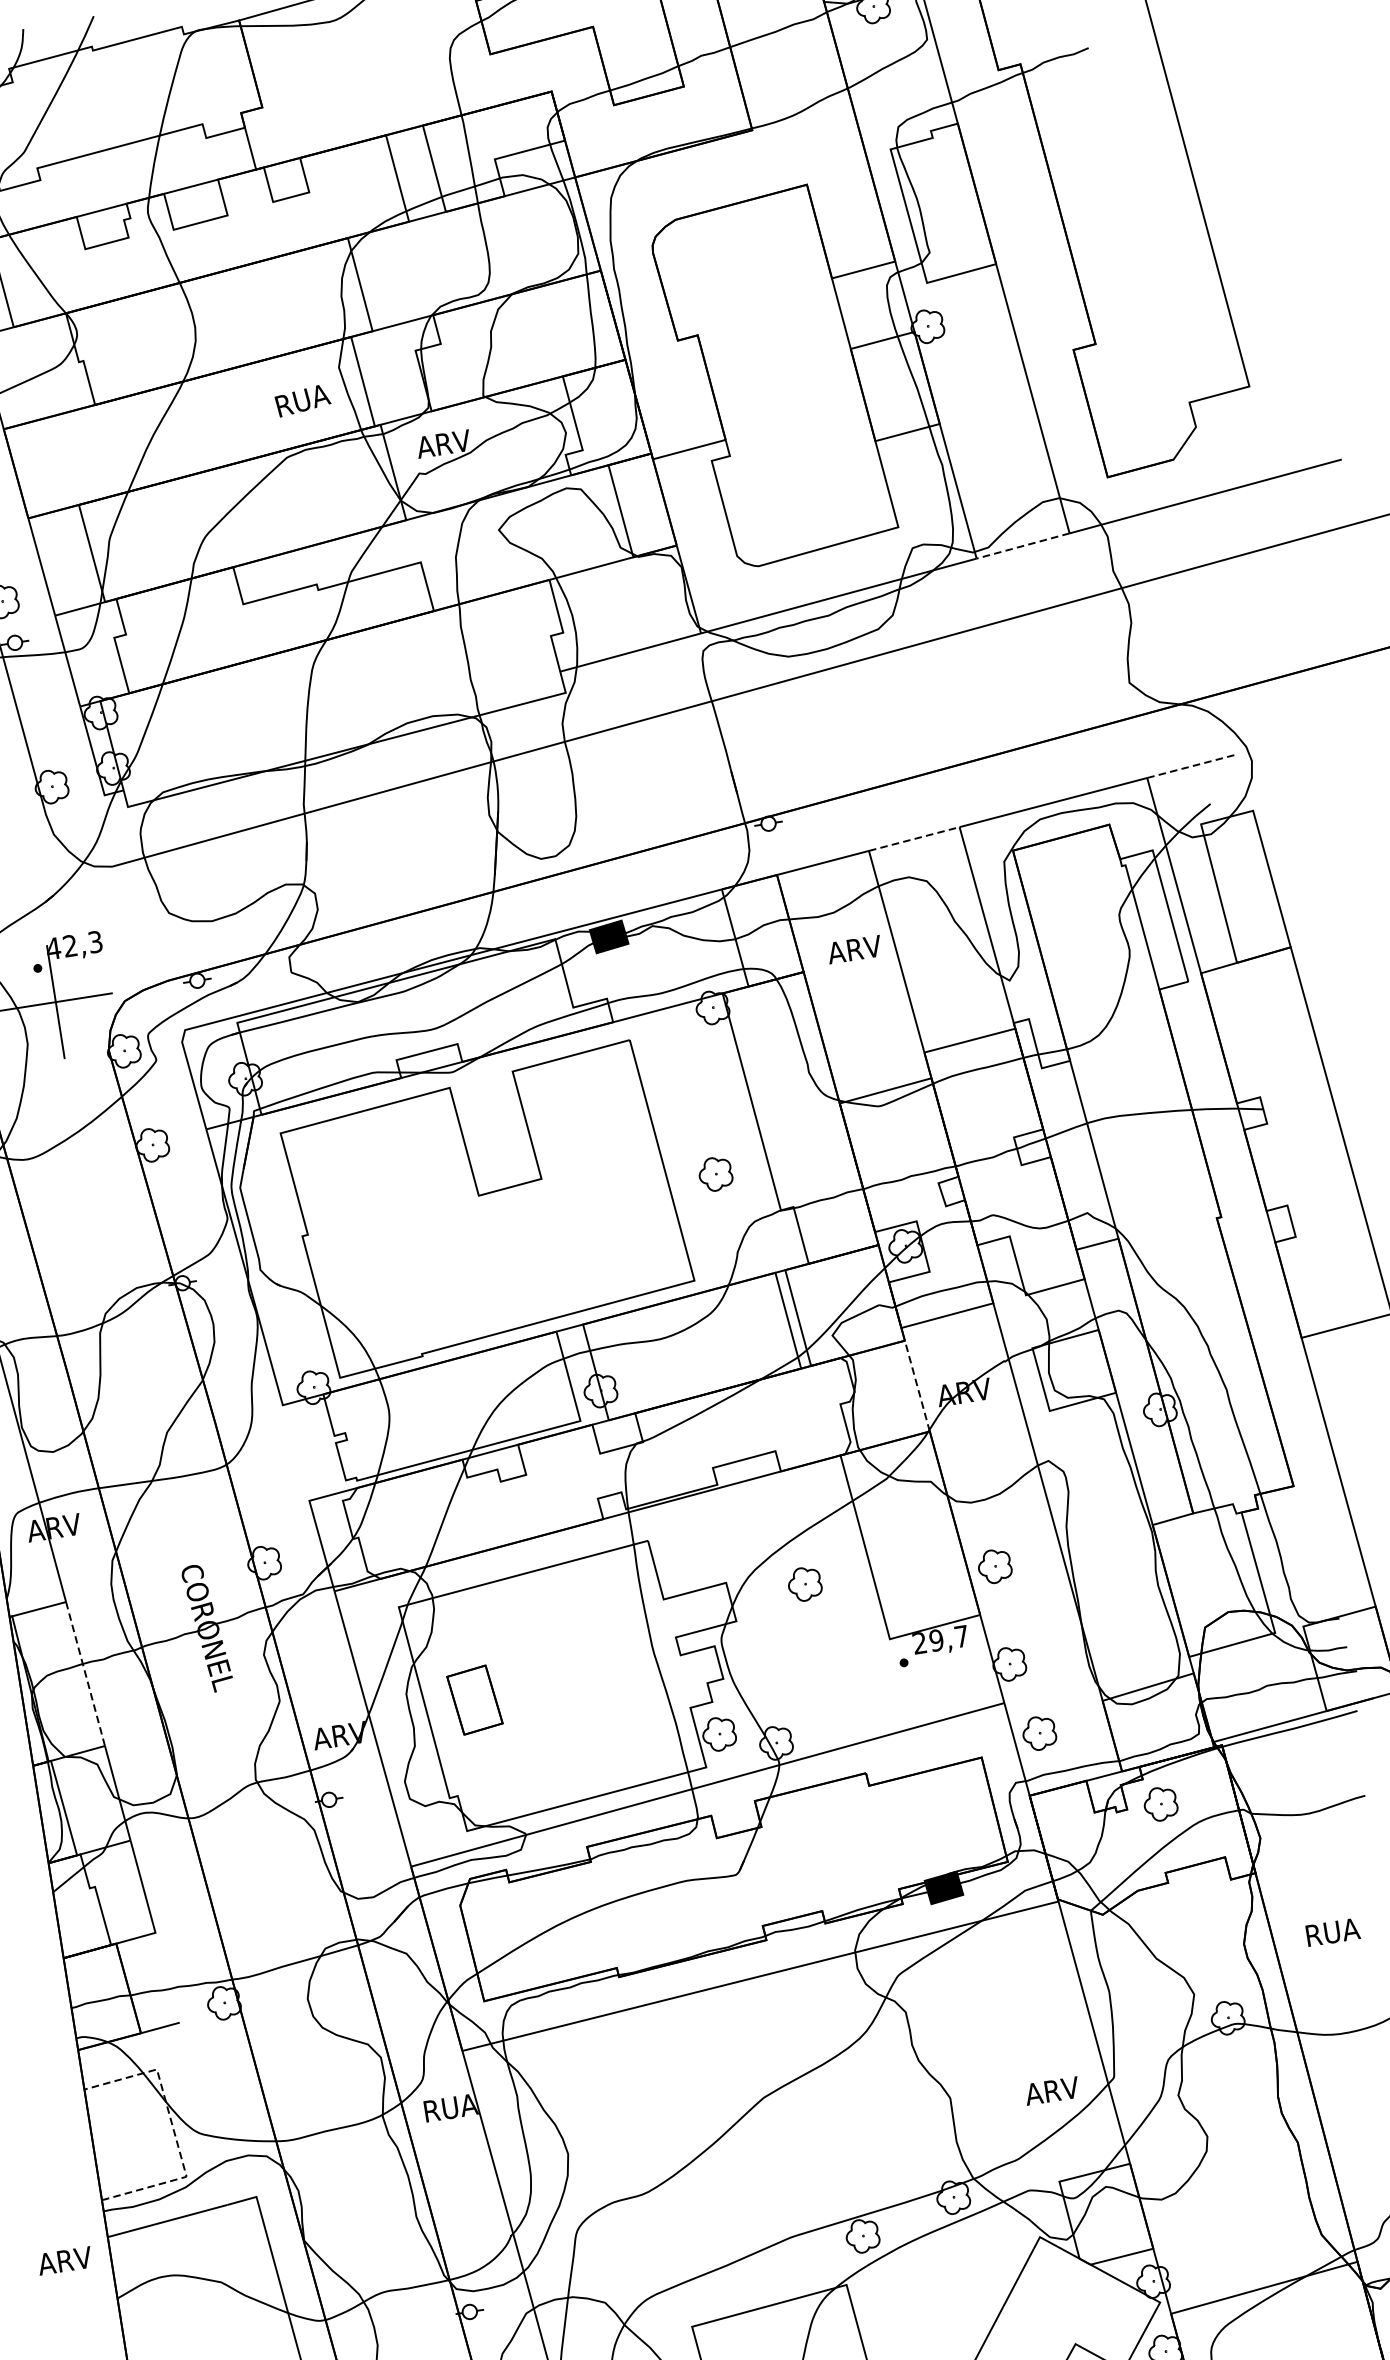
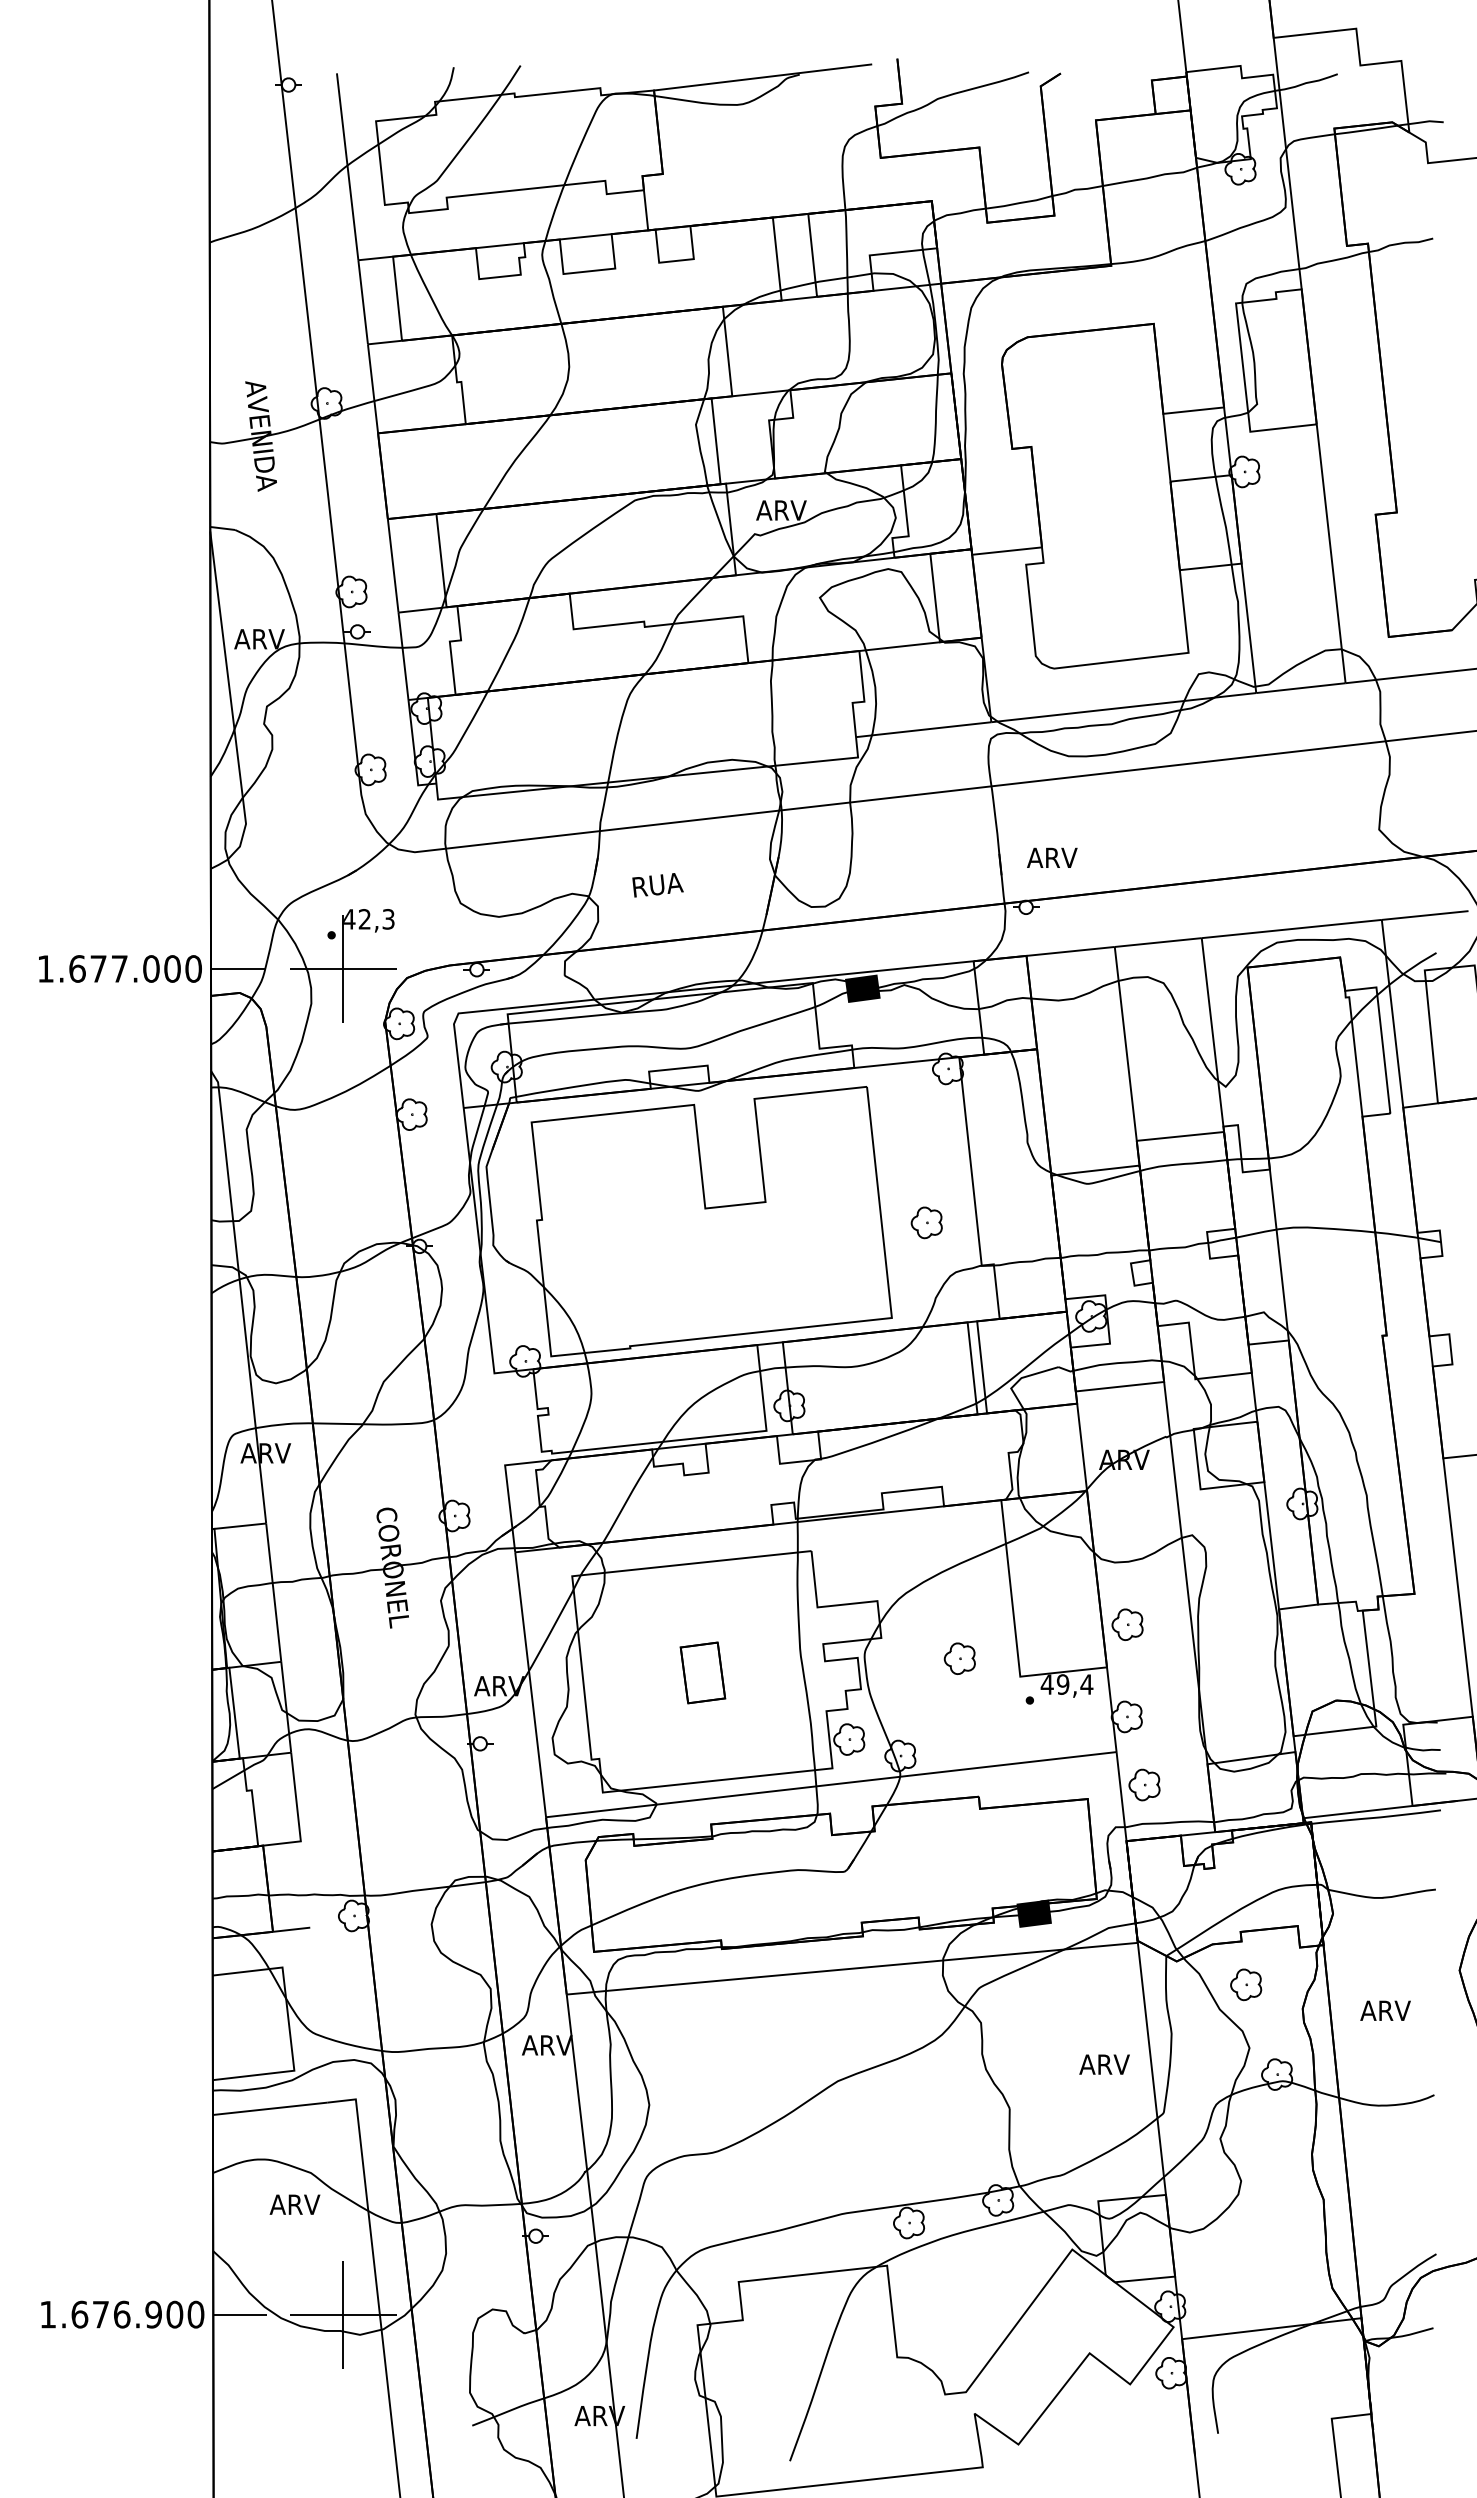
text: (302, 401) -> (657, 885), moved
line: (1022, 546) -> (1300, 688), dashed -> solid
line: (1192, 766) -> (1425, 915), dashed -> solid
line: (914, 838) -> (1158, 942), dashed -> solid
text: (854, 949) -> (1052, 857), moved
line: (917, 1386) -> (1082, 1447), dashed -> solid
part: (804, 1584) -> (959, 1658), moved
text: (940, 1639) -> (1066, 1684), 29,7 -> 49,4
line: (85, 1673) -> (273, 1592), dashed -> solid
part: (474, 1699) -> (702, 1672), moved
part: (1161, 1803) -> (1246, 1984), moved
text: (1331, 1932) -> (1385, 2010), RUA -> ARV
text: (1052, 2090) -> (1104, 2064), moved
text: (450, 2108) -> (547, 2045), RUA -> ARV
line: (173, 2128) -> (289, 2024), dashed -> solid
text: (64, 2260) -> (294, 2204), moved

